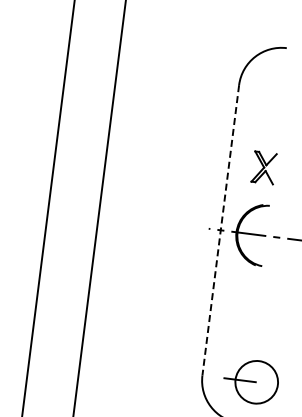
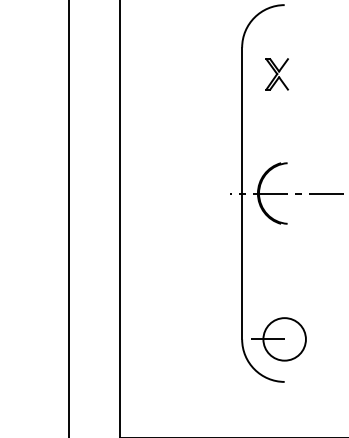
part: (263, 167) -> (276, 74), moved
line: (221, 230) -> (242, 193), dashed -> solid
part: (250, 381) -> (278, 339), moved

